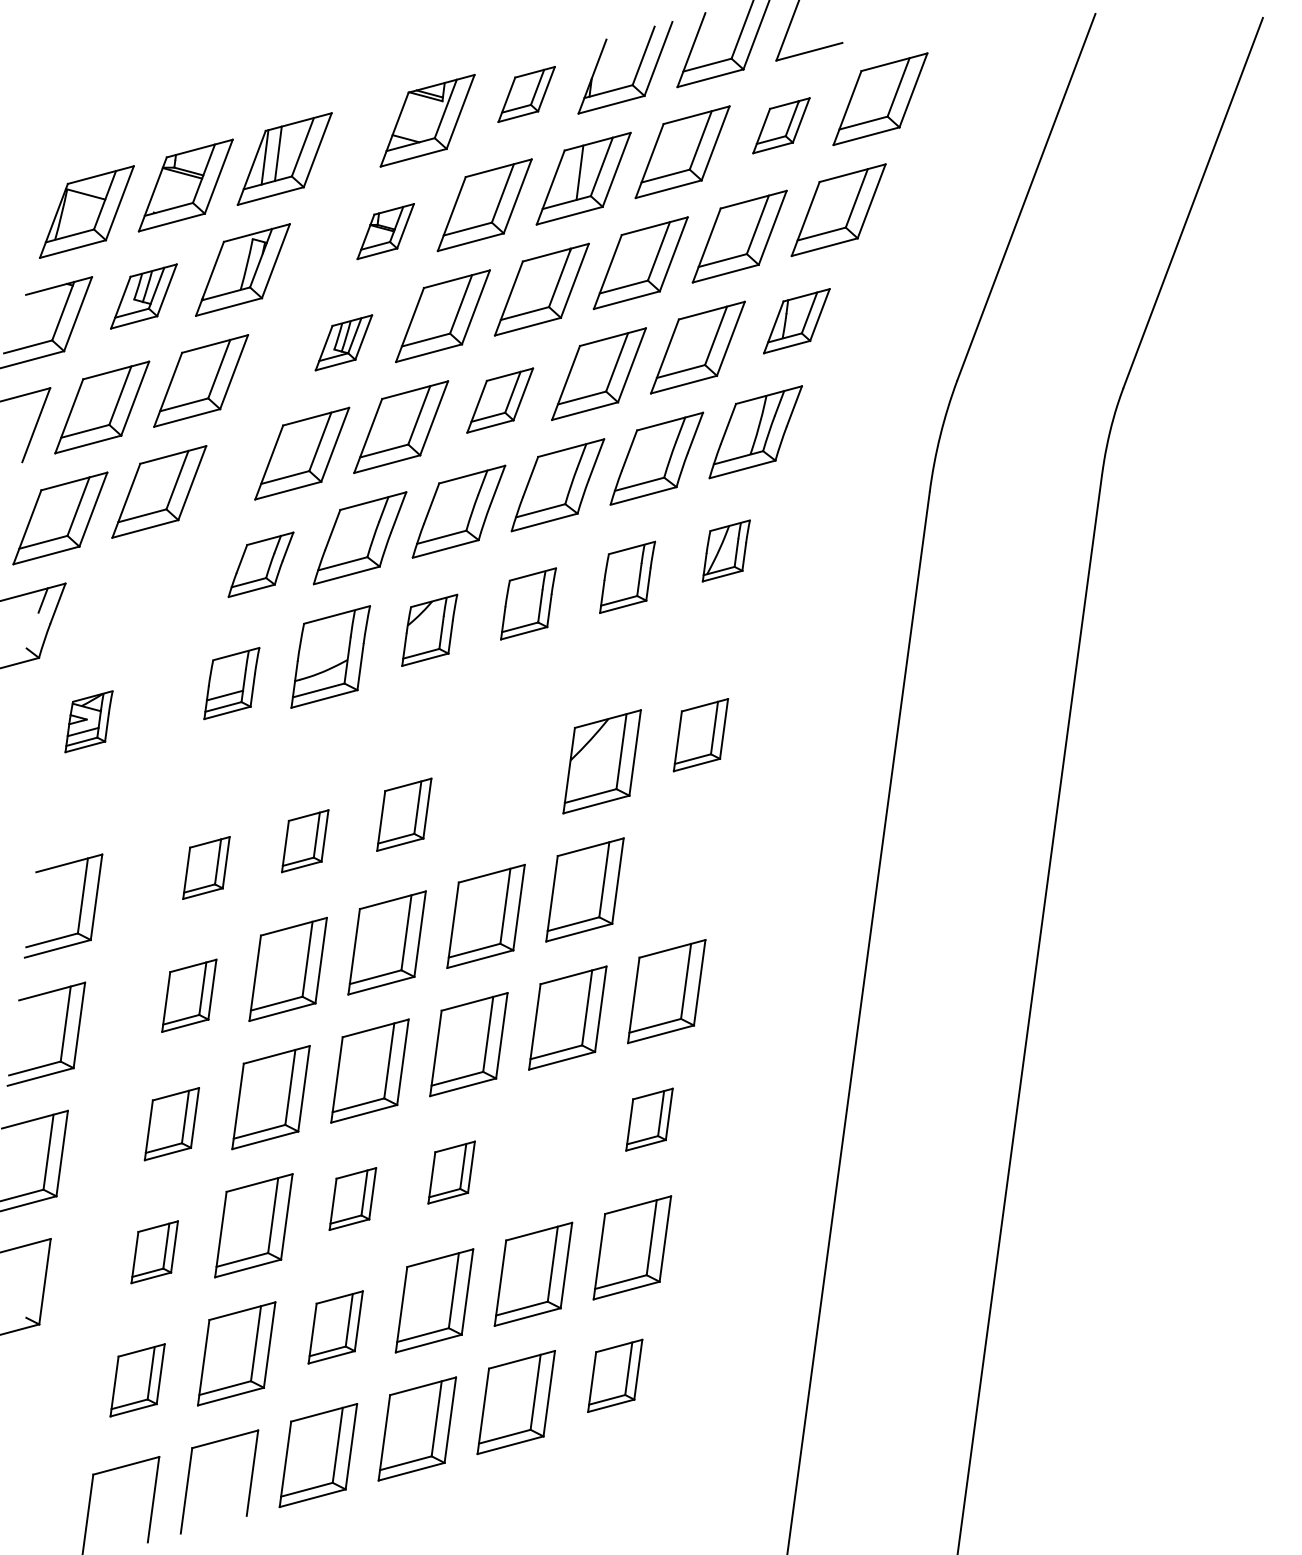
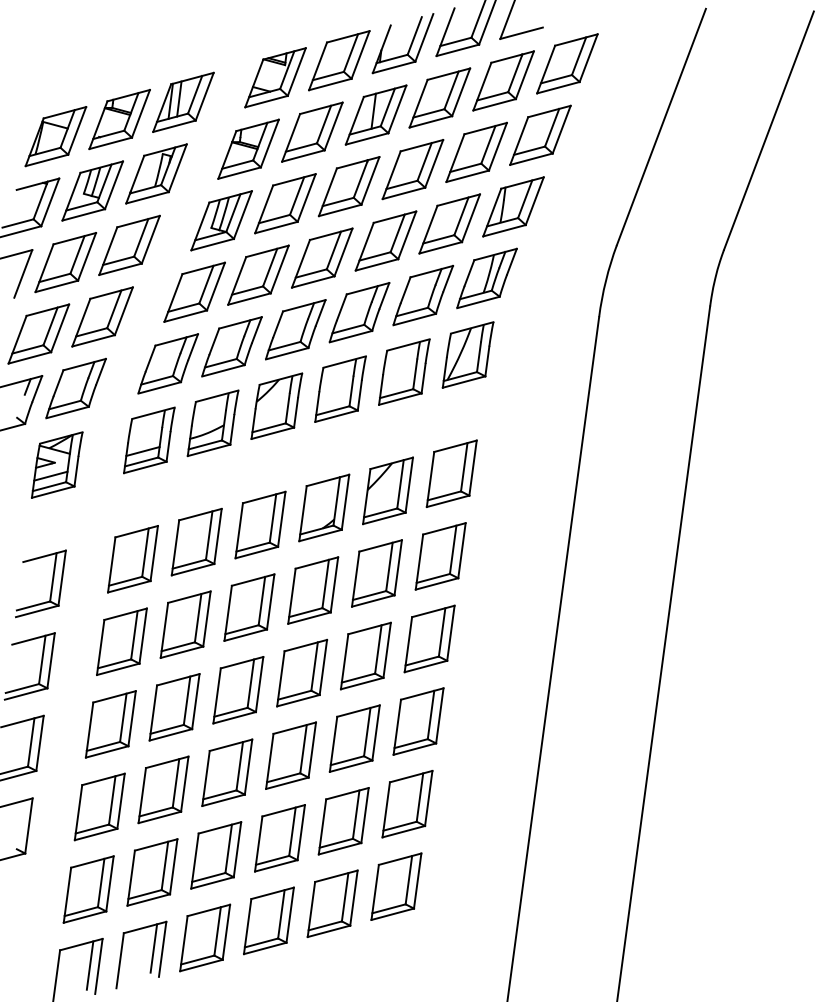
part: (526, 94) -> (339, 60), size x1.67
part: (781, 125) -> (503, 80), size x1.67
part: (385, 230) -> (248, 148), size x1.67
part: (143, 295) -> (92, 190), size x1.43
part: (796, 320) -> (513, 206), size x1.43
part: (343, 342) -> (221, 220), size x1.67
part: (500, 399) -> (322, 257), size x1.43
part: (725, 550) -> (467, 354), size x1.67
part: (259, 564) -> (167, 363), size x1.43
part: (627, 576) -> (404, 371), size x1.43
part: (117, 602) -> (75, 388), added
part: (528, 602) -> (340, 388), size x1.43
part: (429, 629) -> (276, 405), size x1.43
part: (232, 683) -> (149, 440), size x1.43
part: (89, 720) -> (57, 464), size x1.67
part: (700, 734) -> (451, 473), size x1.43
part: (503, 787) -> (324, 507), added
part: (404, 813) -> (260, 524), size x1.43
part: (304, 840) -> (196, 541), size x1.67
part: (683, 863) -> (440, 556), added
part: (205, 868) -> (132, 559), size x1.67
part: (188, 995) -> (121, 641), size x1.43
part: (649, 1119) -> (418, 721), size x1.67
part: (171, 1124) -> (110, 724), size x1.43
part: (550, 1146) -> (354, 738), added
part: (450, 1172) -> (290, 755), size x1.67
part: (353, 1198) -> (227, 772), size x1.67
part: (154, 1251) -> (99, 806), size x1.67
part: (336, 1327) -> (216, 855), size x1.43
part: (615, 1375) -> (396, 886), size x1.43
part: (137, 1380) -> (88, 889), size x1.43
line: (238, 1471) -> (153, 948), added
line: (138, 1498) -> (89, 965), added

